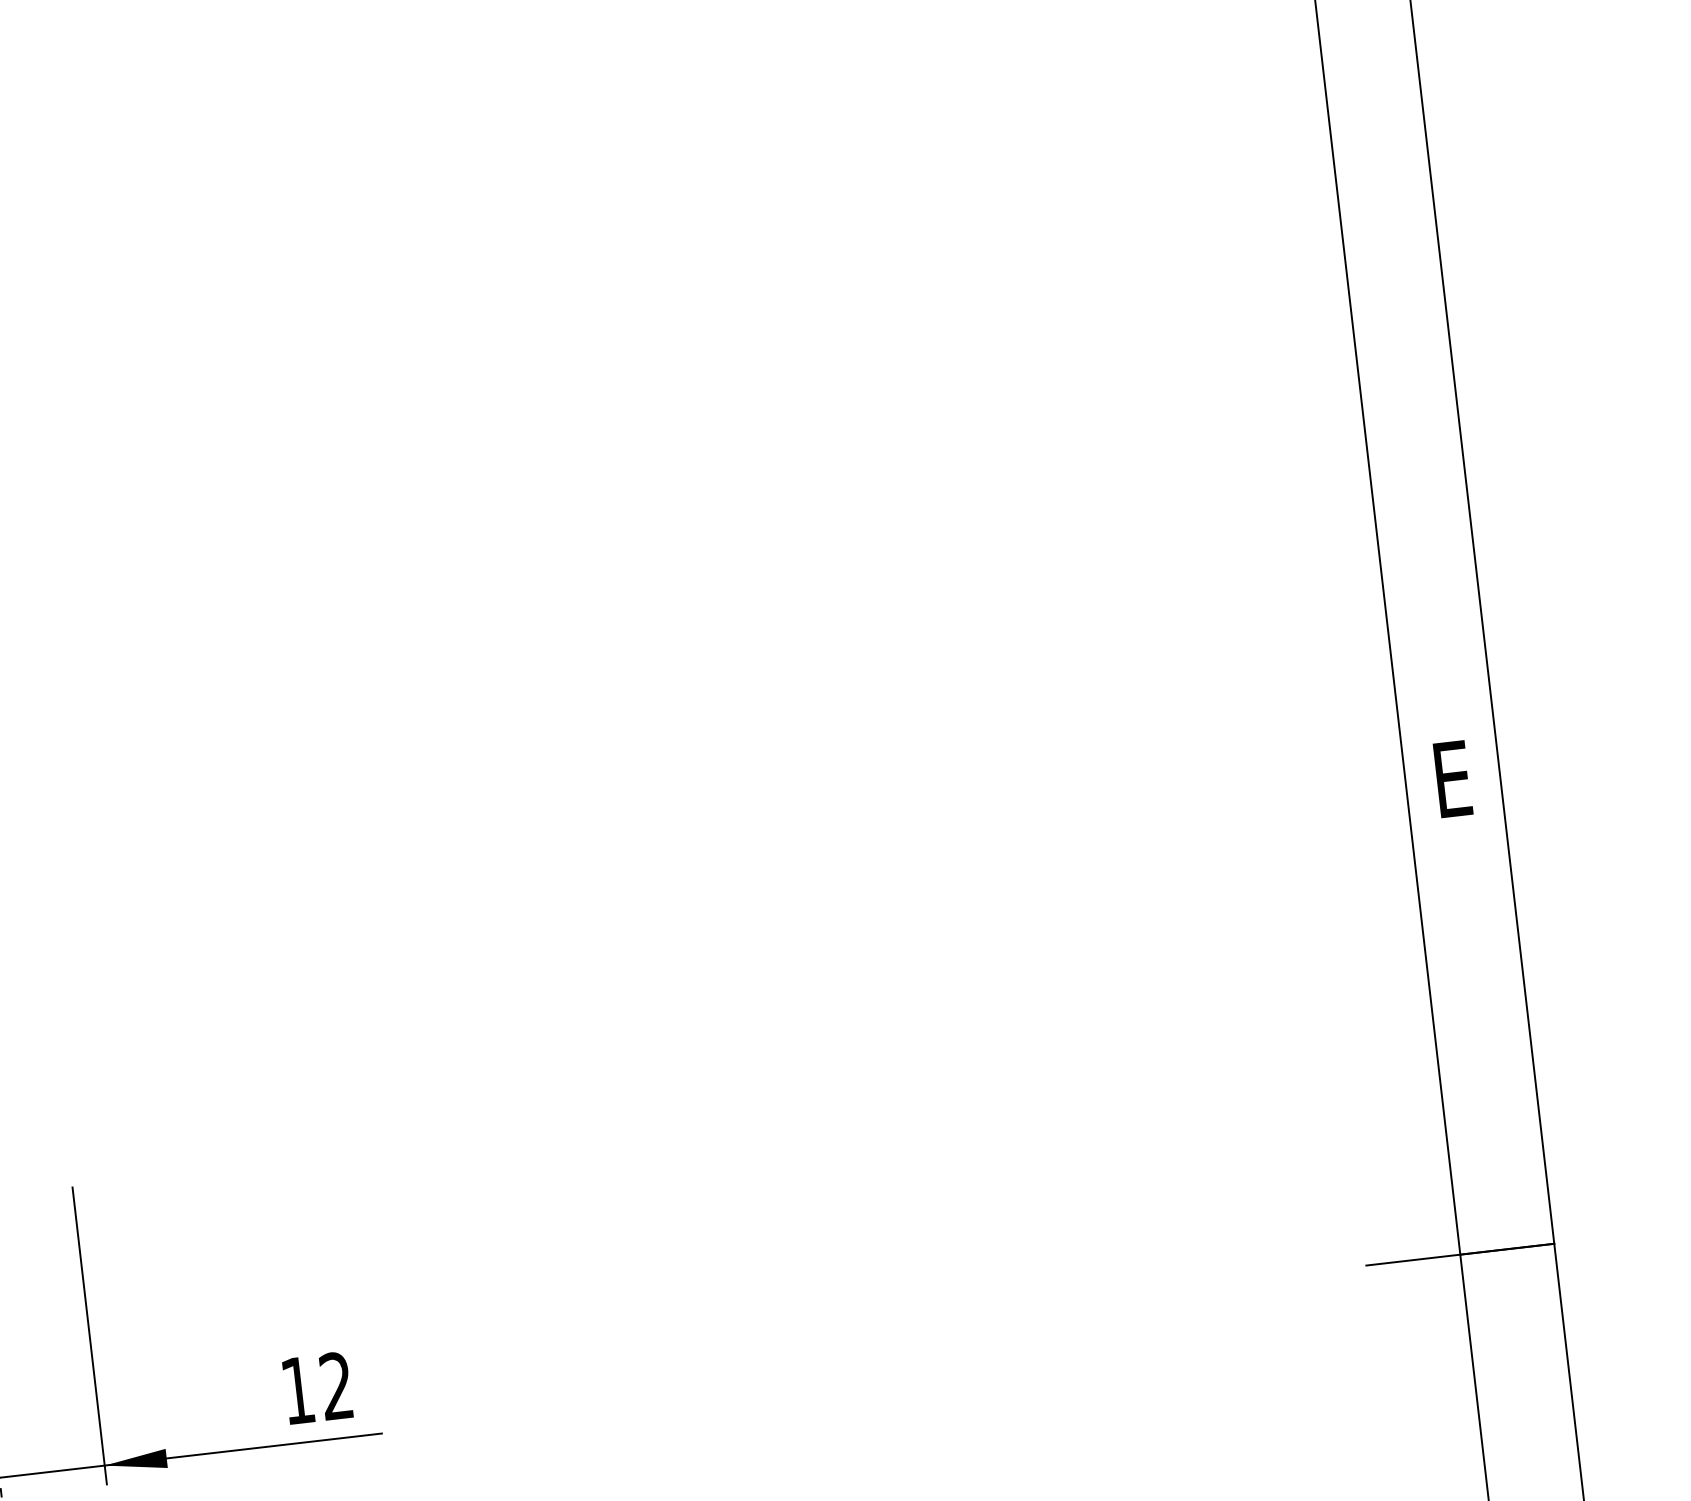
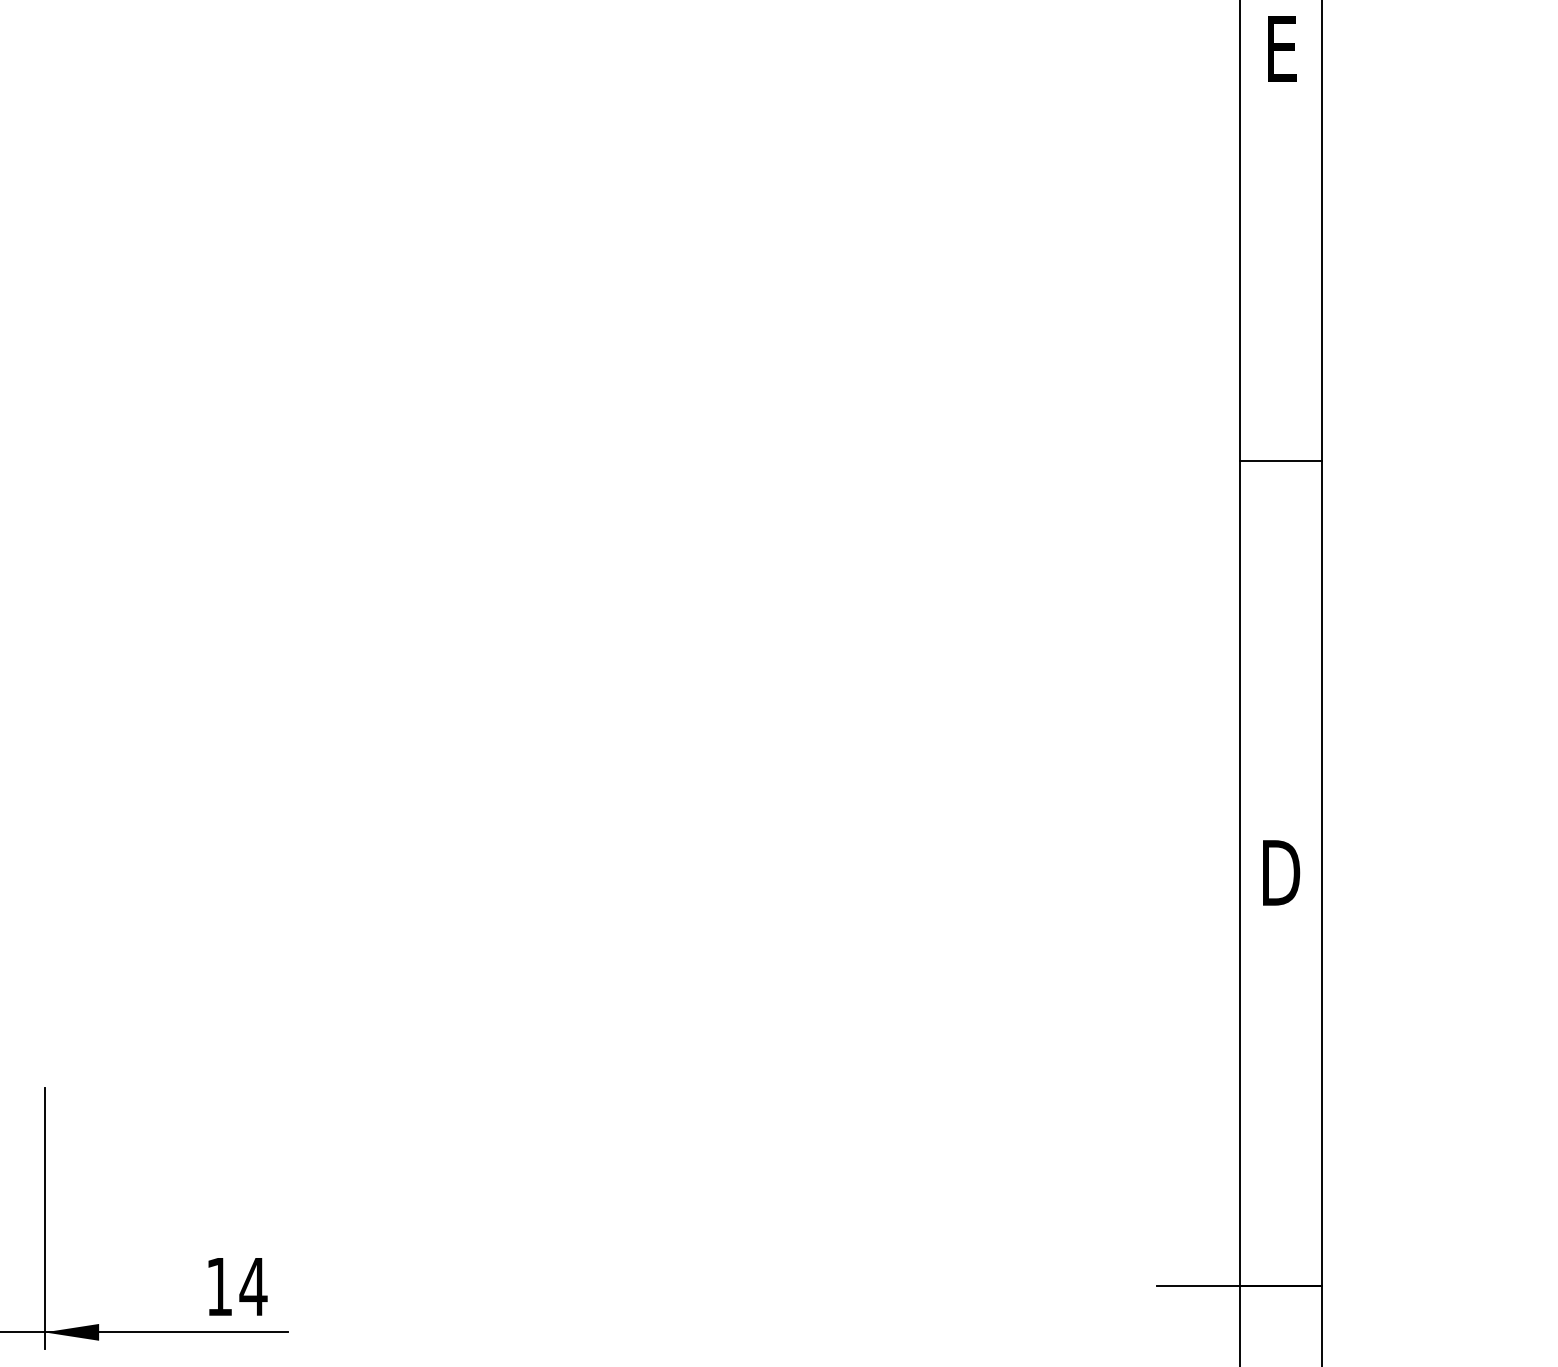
line: (1397, 309) -> (1280, 460), added
text: (1453, 778) -> (1281, 872), E -> D
text: (336, 1385) -> (253, 1286), 12 -> 14

